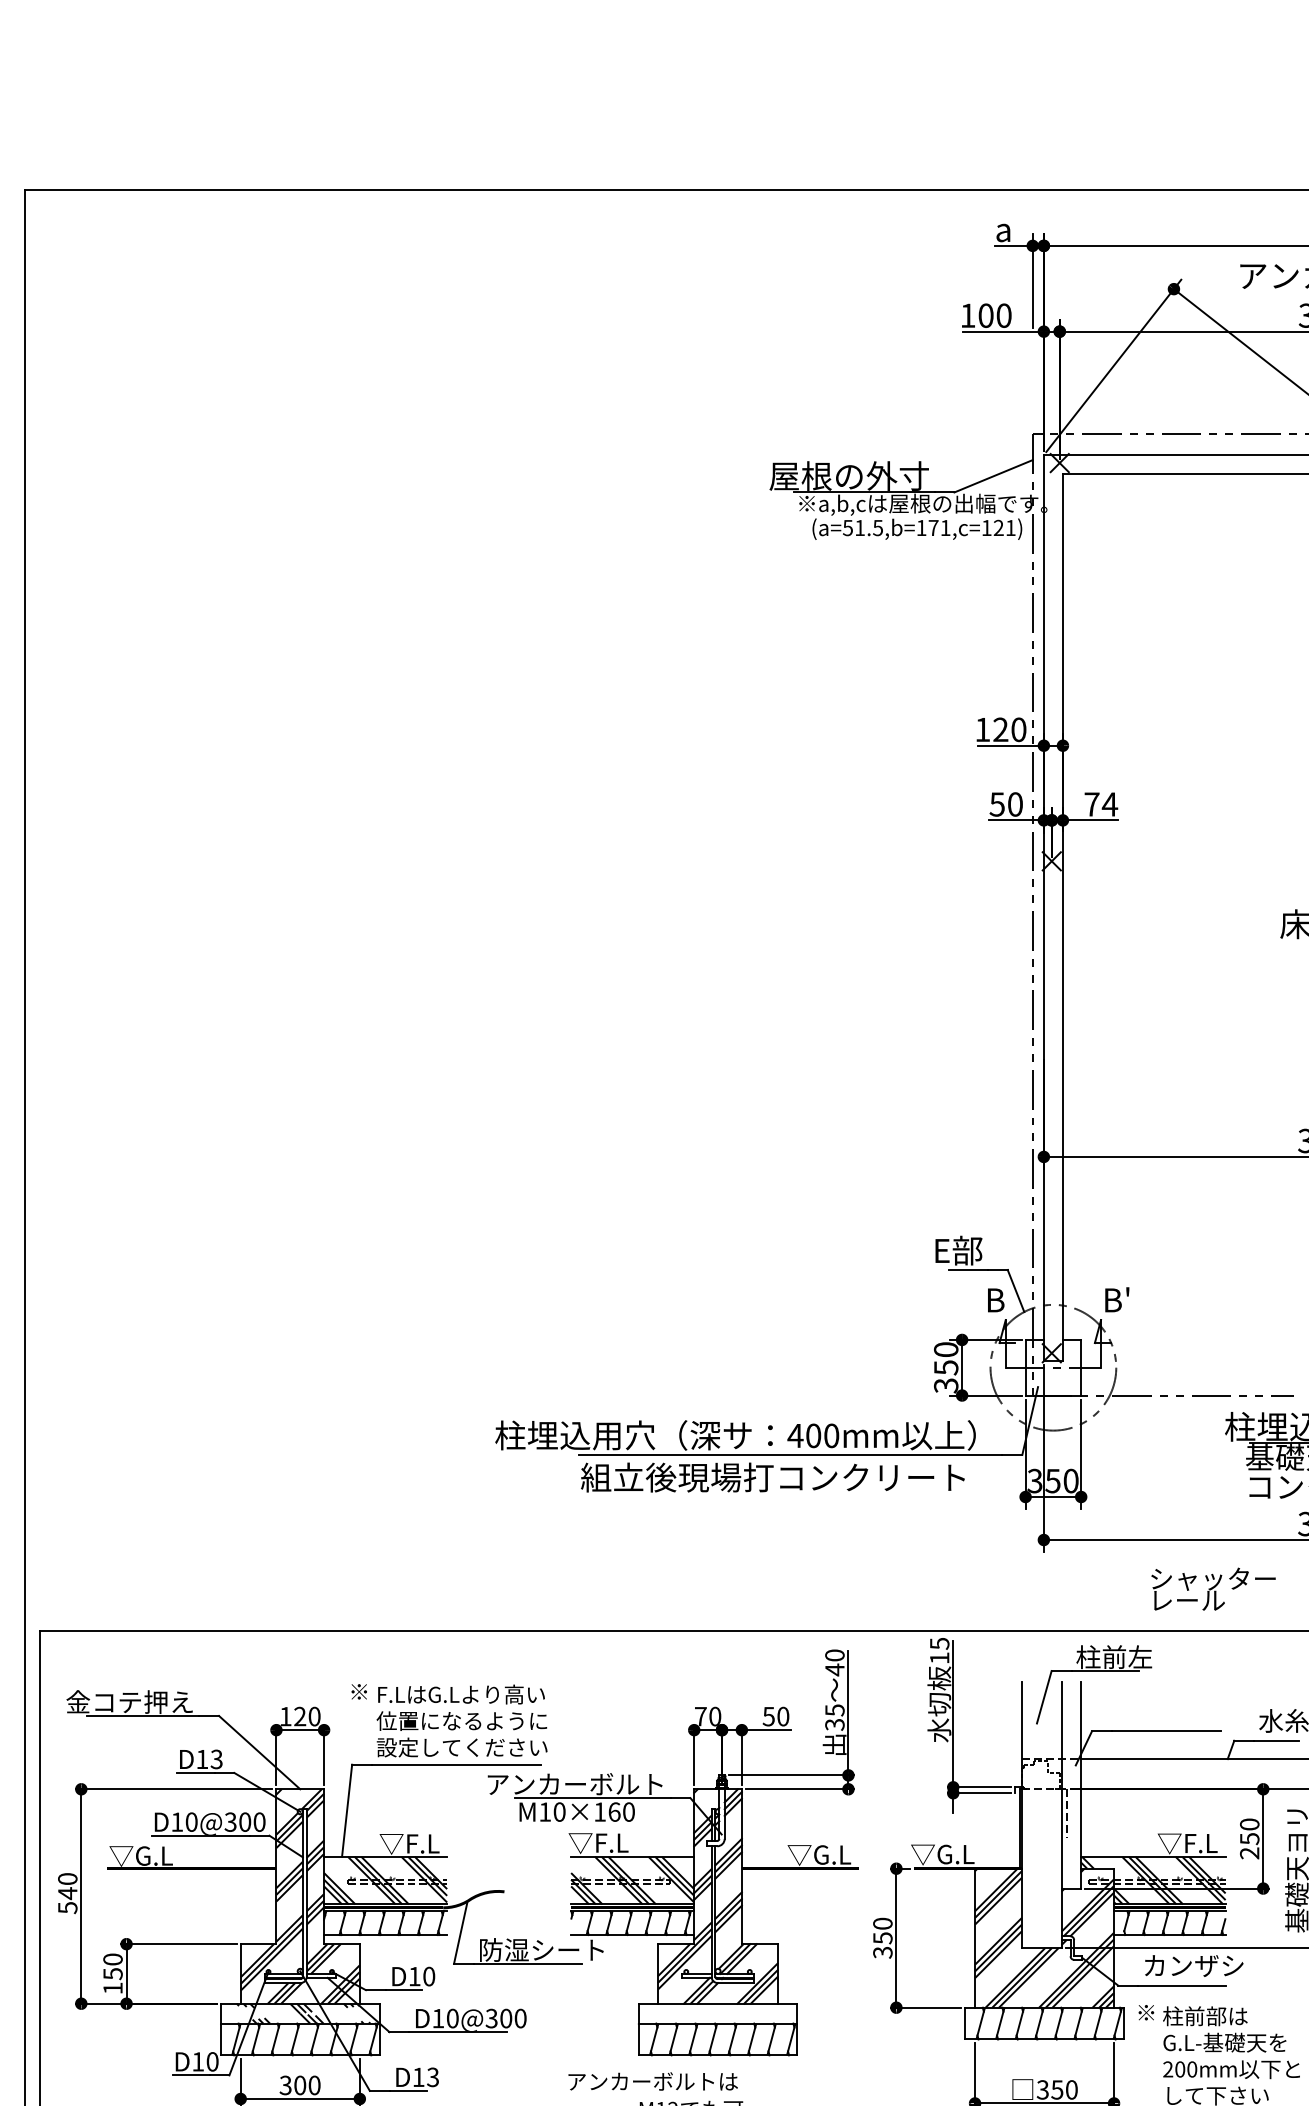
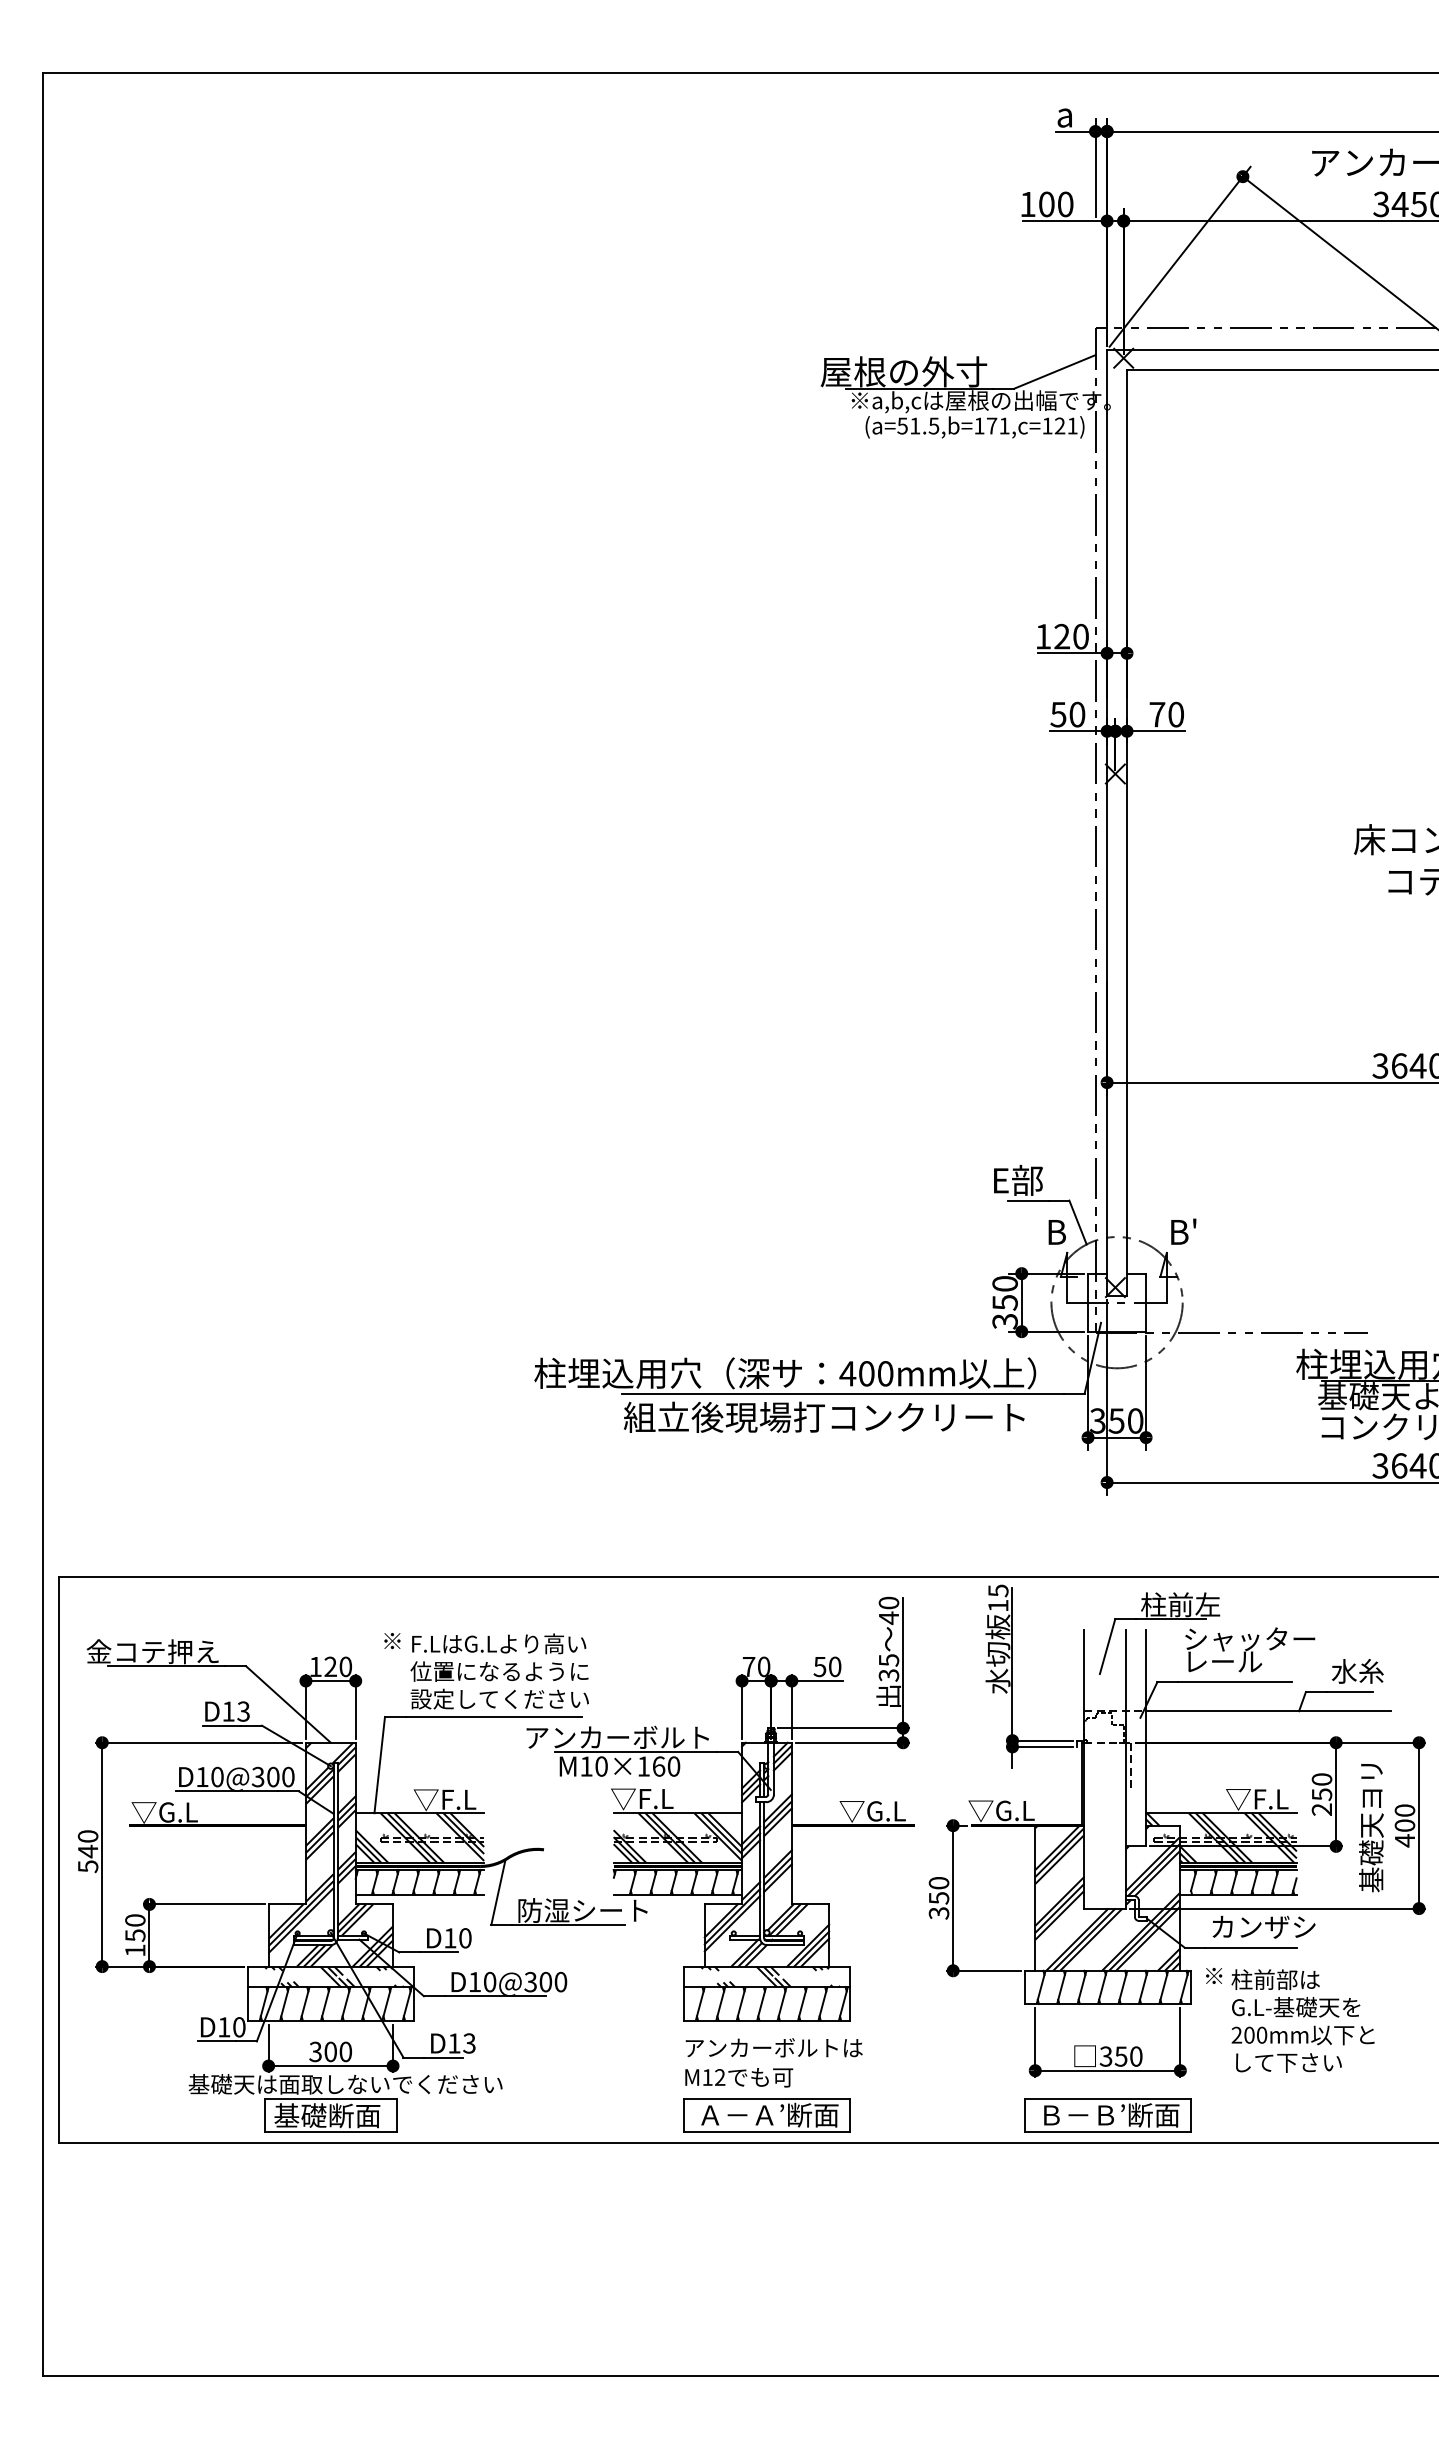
text: (1109, 804) -> (1175, 714), 74 -> 70
text: (1213, 1588) -> (1250, 1649), moved
hatch: (724, 2013) -> (773, 1976), added
text: (652, 2081) -> (773, 2047), moved

